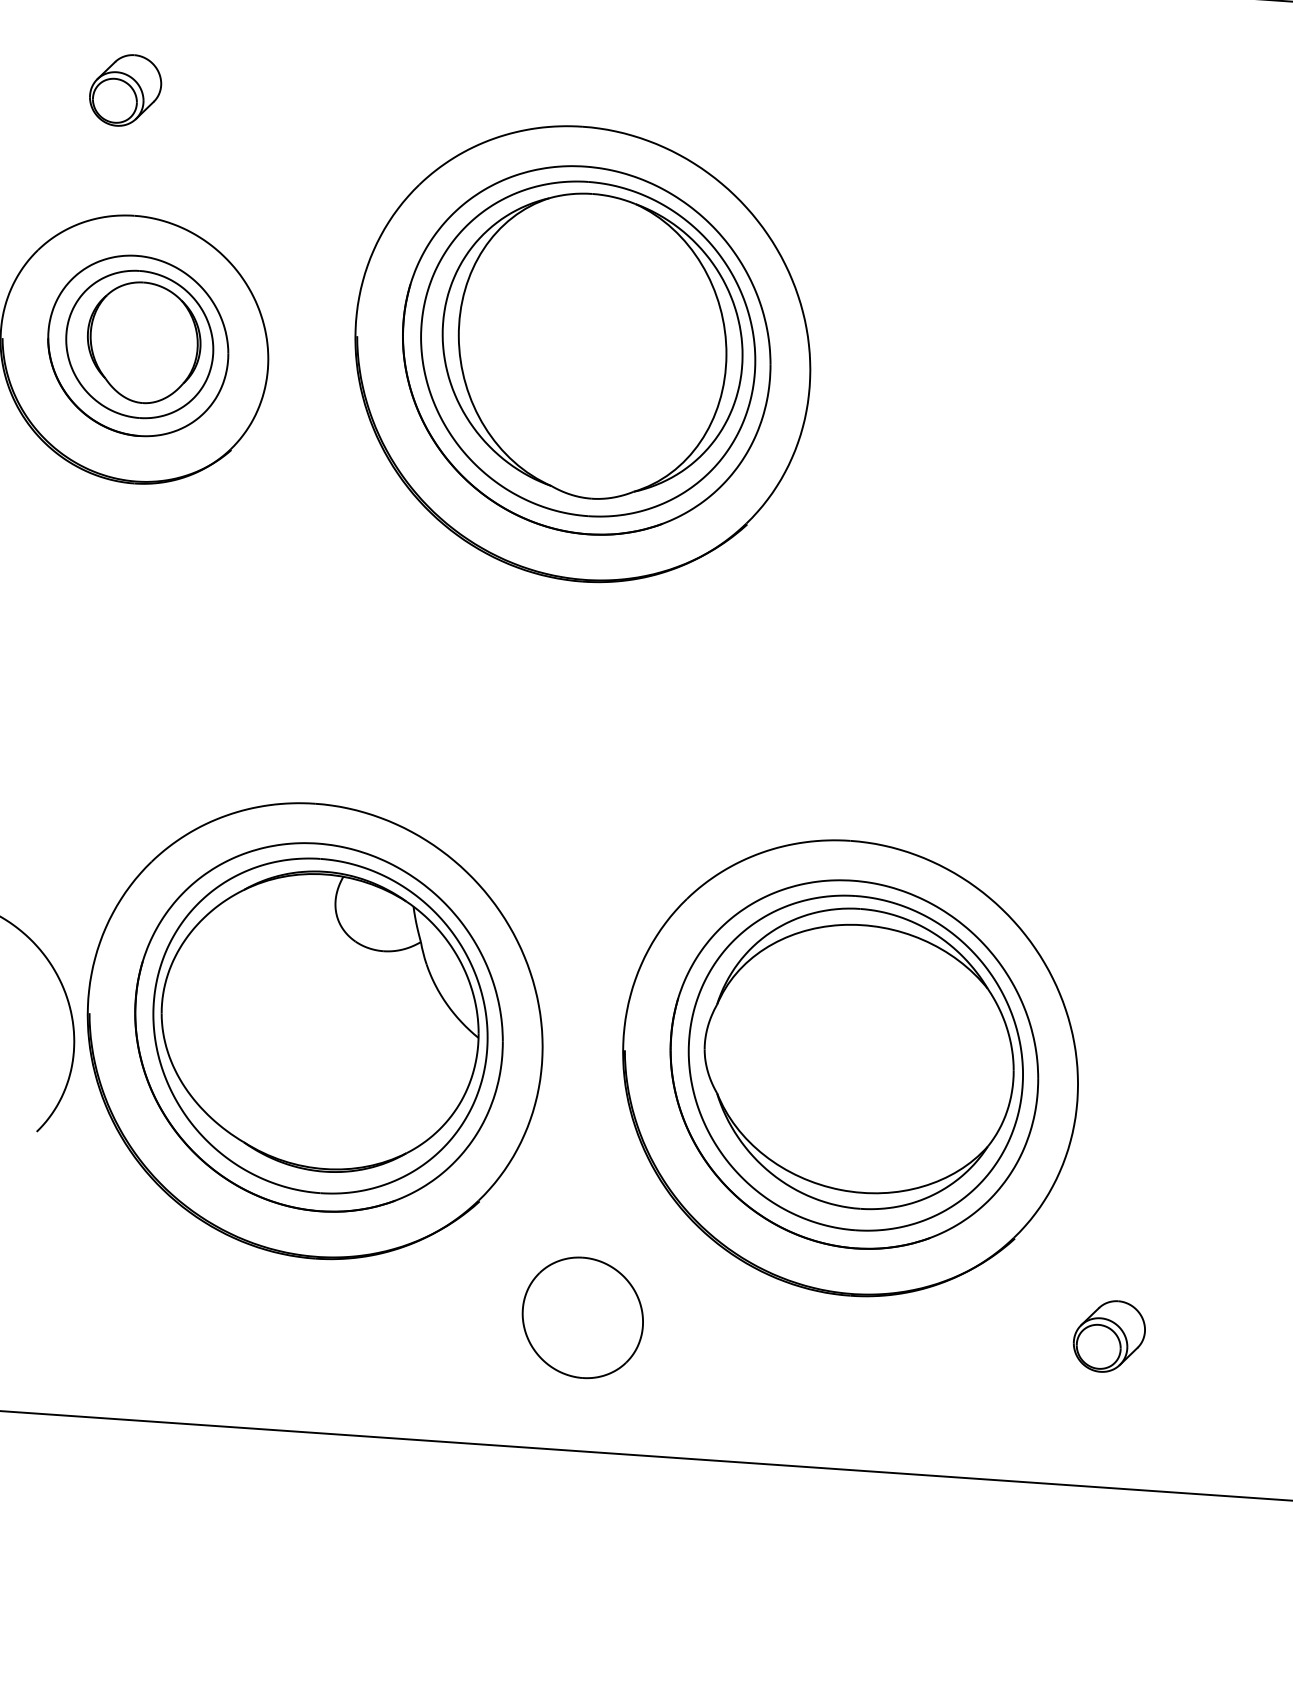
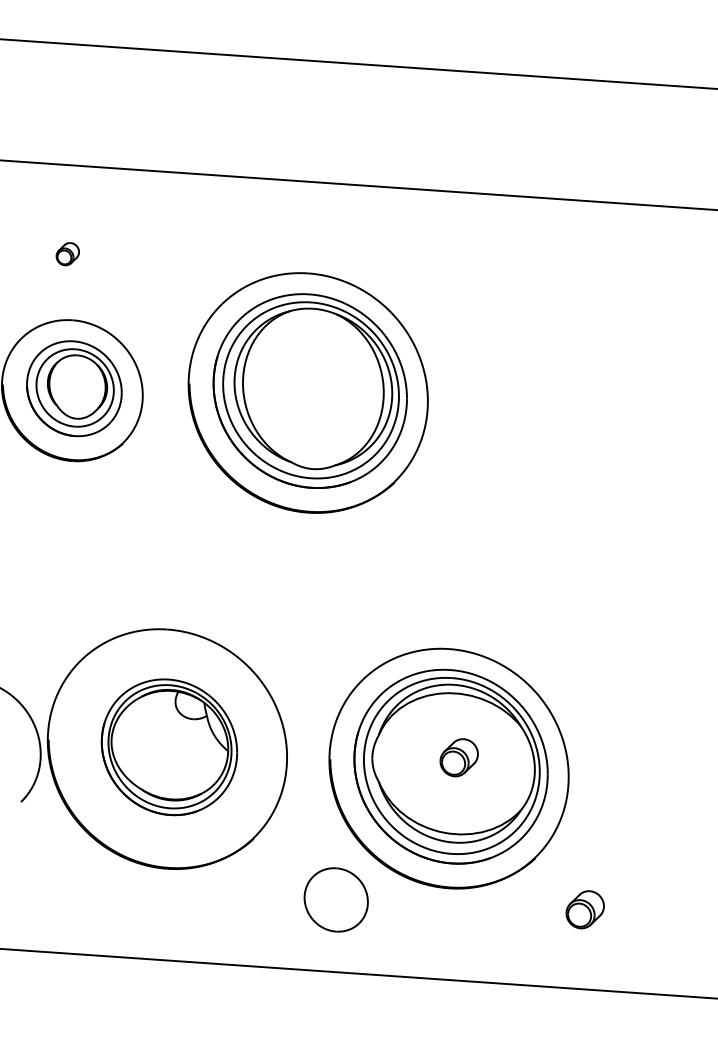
part: (125, 88) -> (67, 253), size x0.6
part: (319, 1028) -> (169, 747), size x0.7
part: (868, 1047) -> (458, 757), added
part: (581, 1316) -> (335, 899), moved

